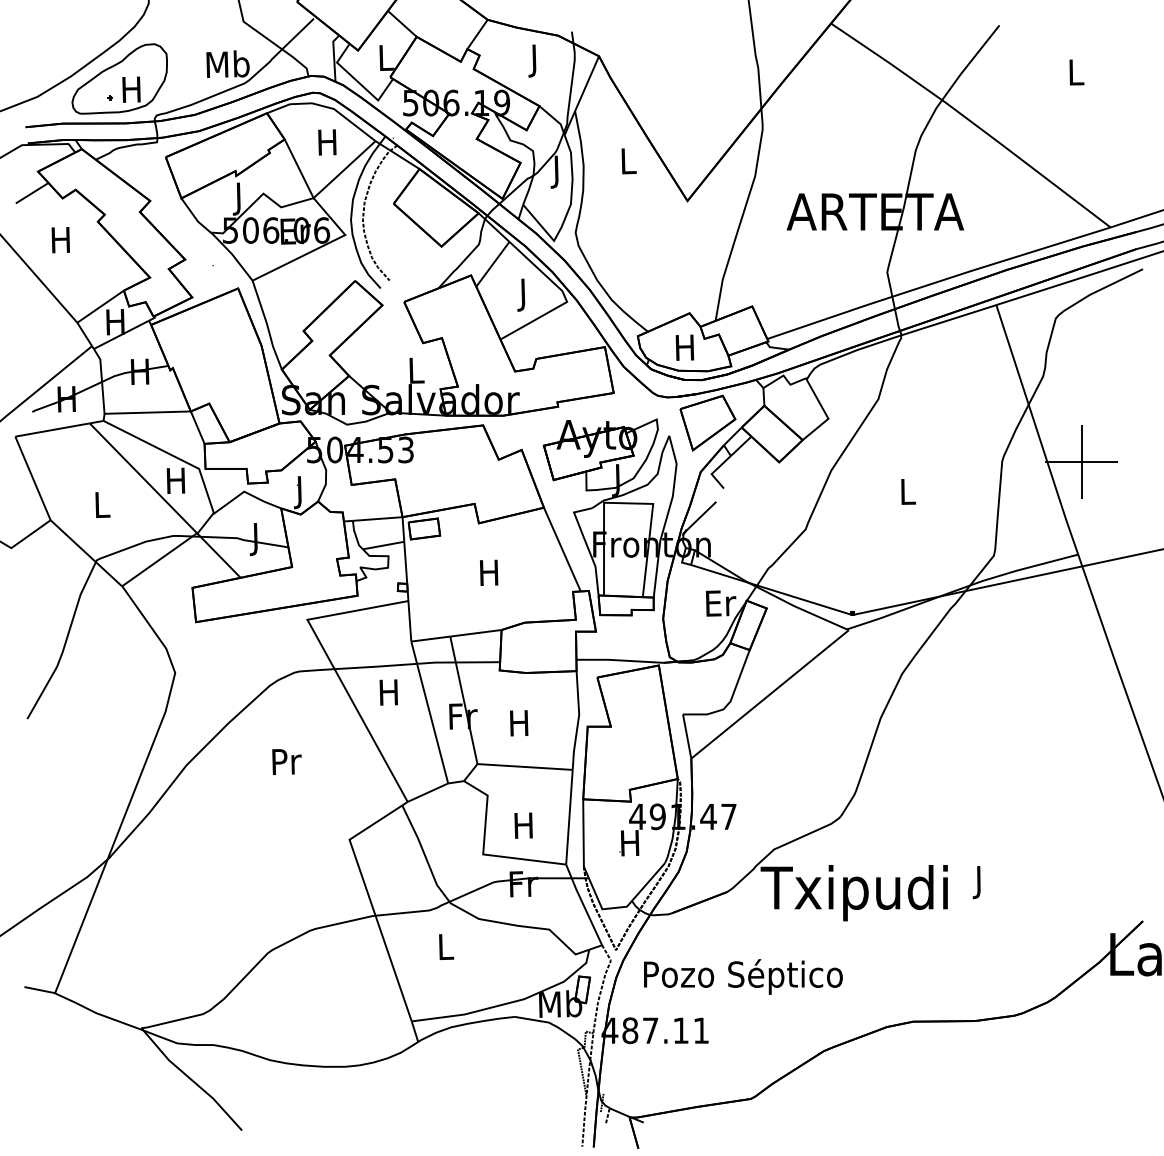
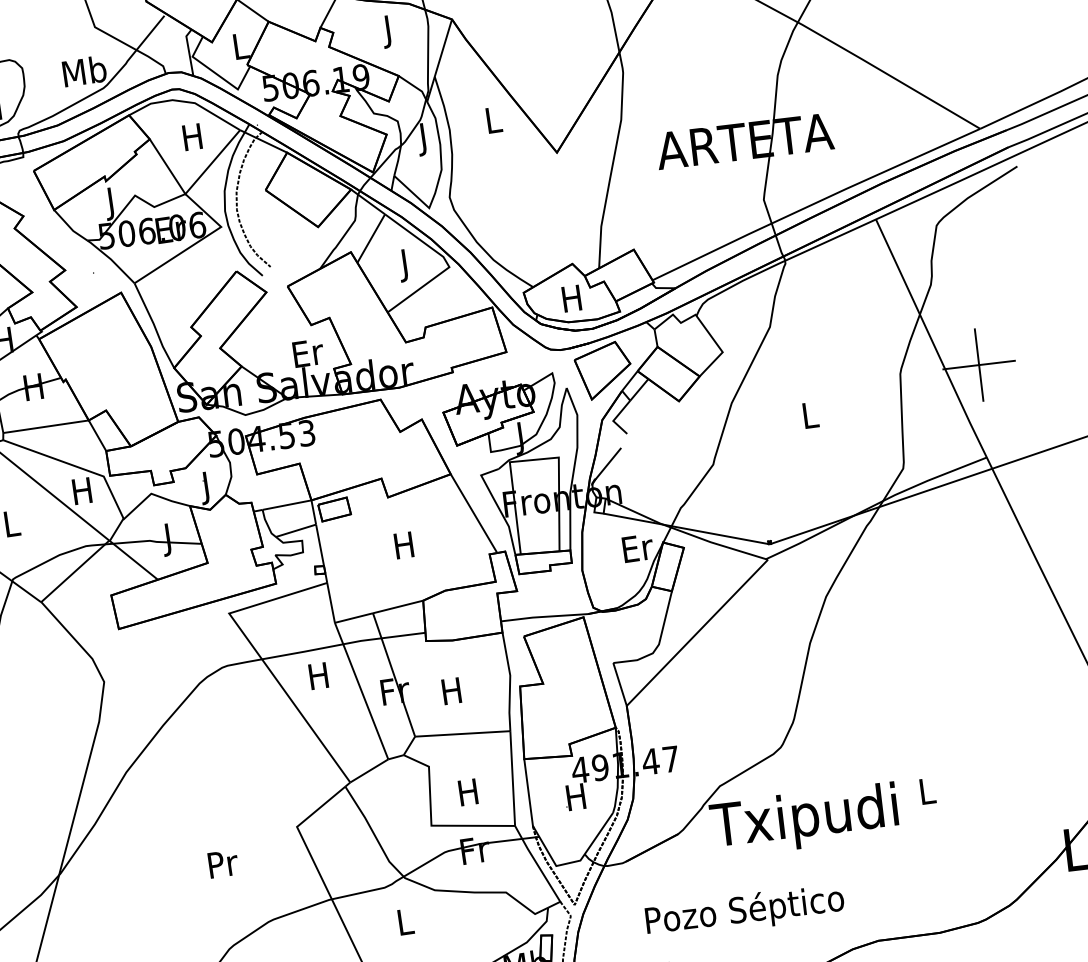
text: (416, 370) -> (307, 353), L -> Er
text: (286, 761) -> (222, 863), moved
text: (979, 882) -> (927, 794), J -> L
text: (743, 976) -> (745, 911), moved

